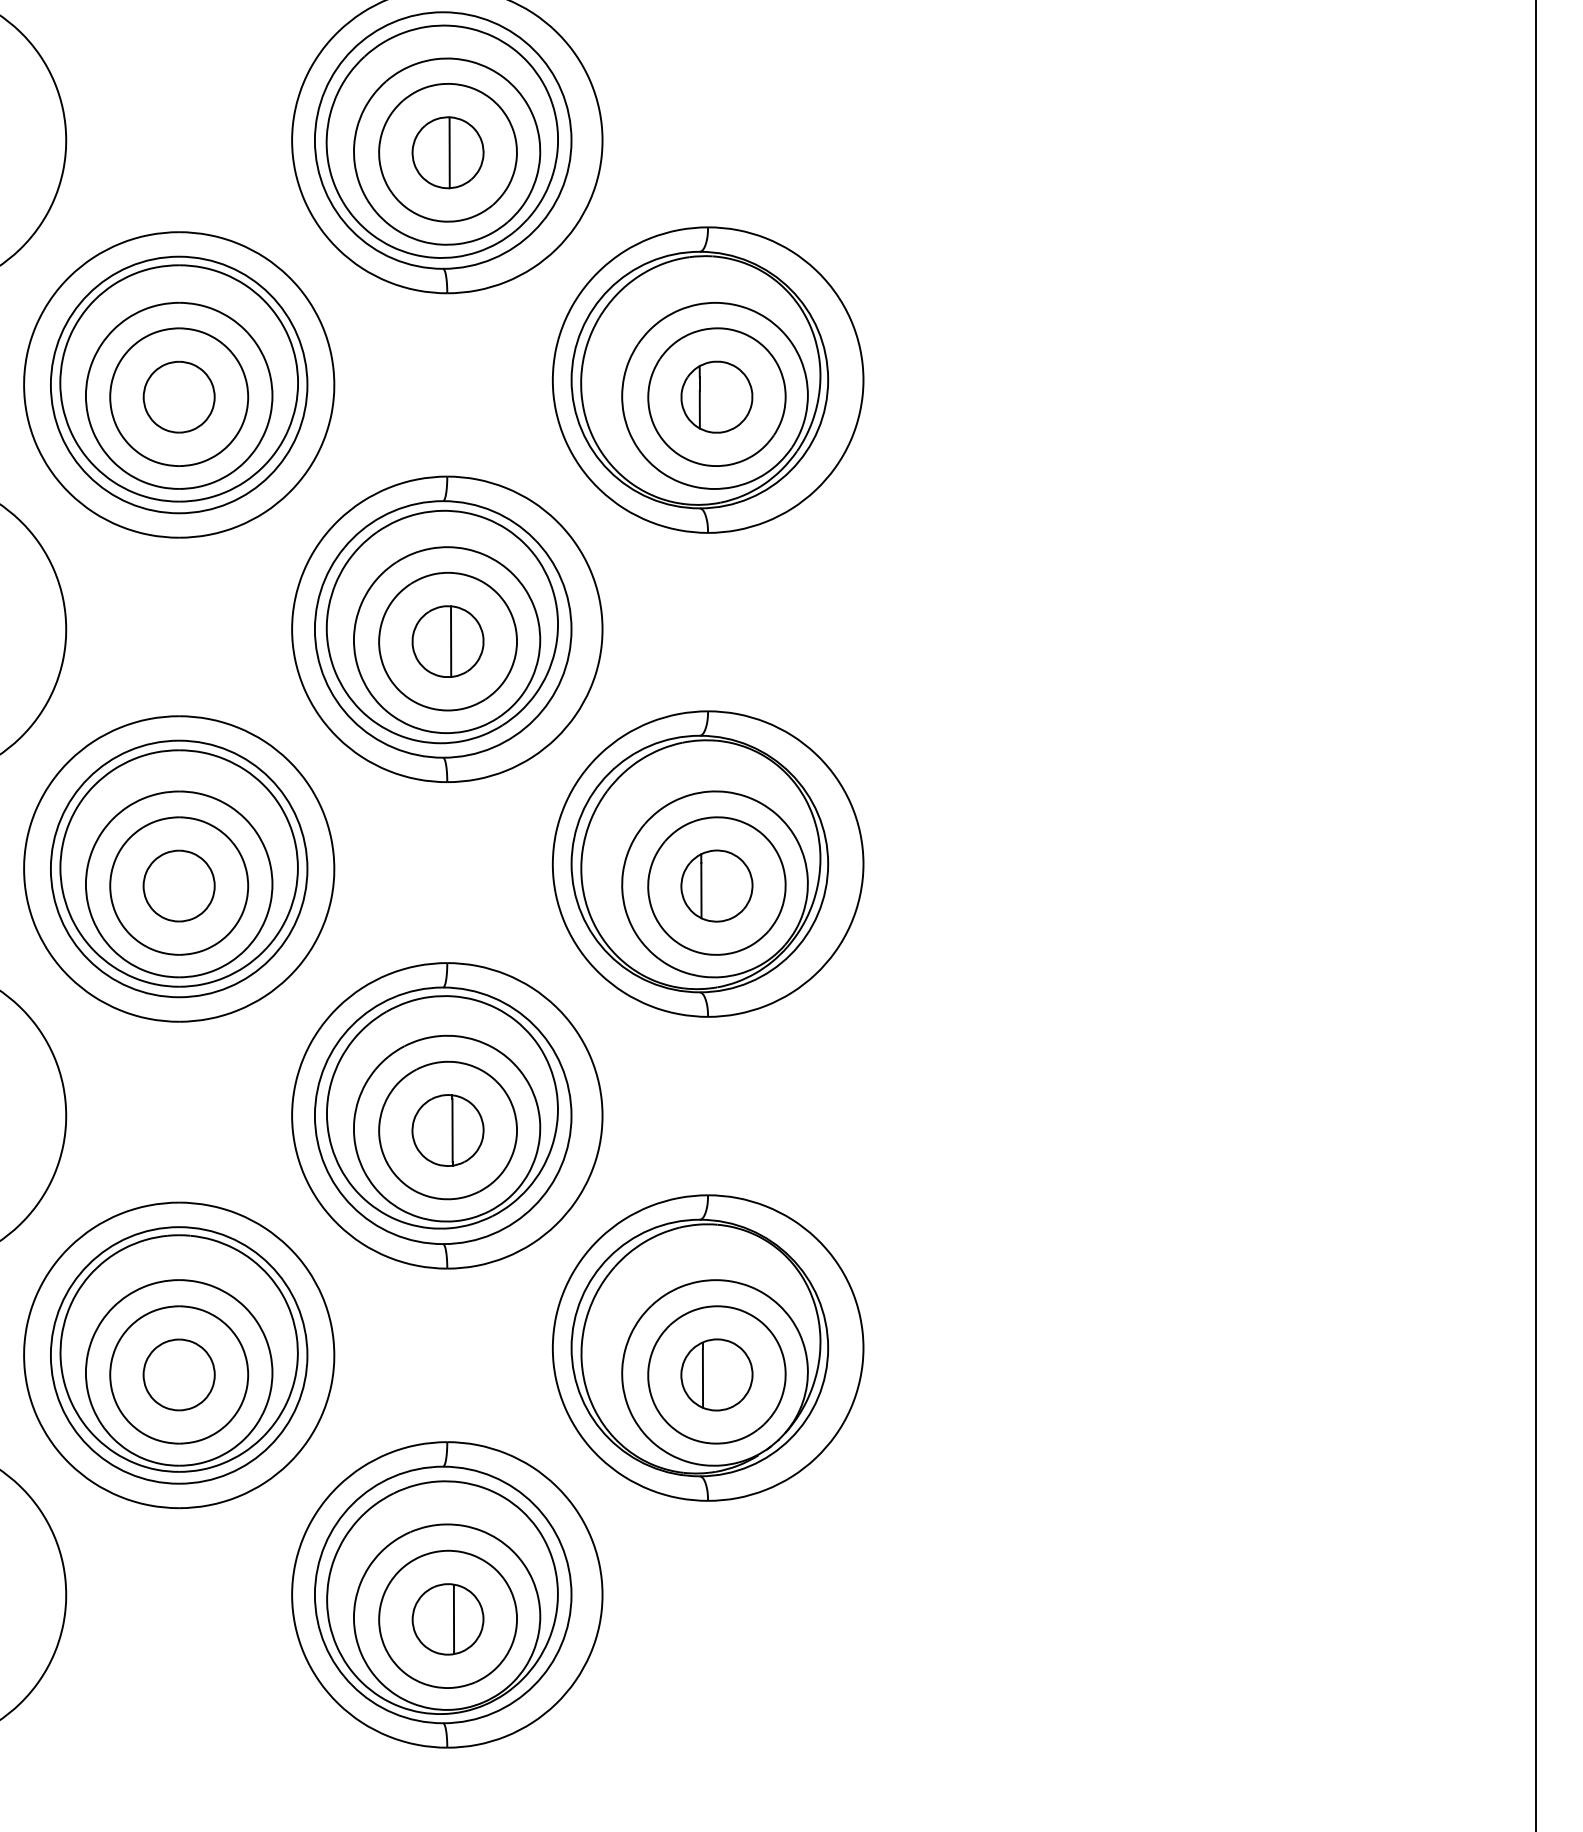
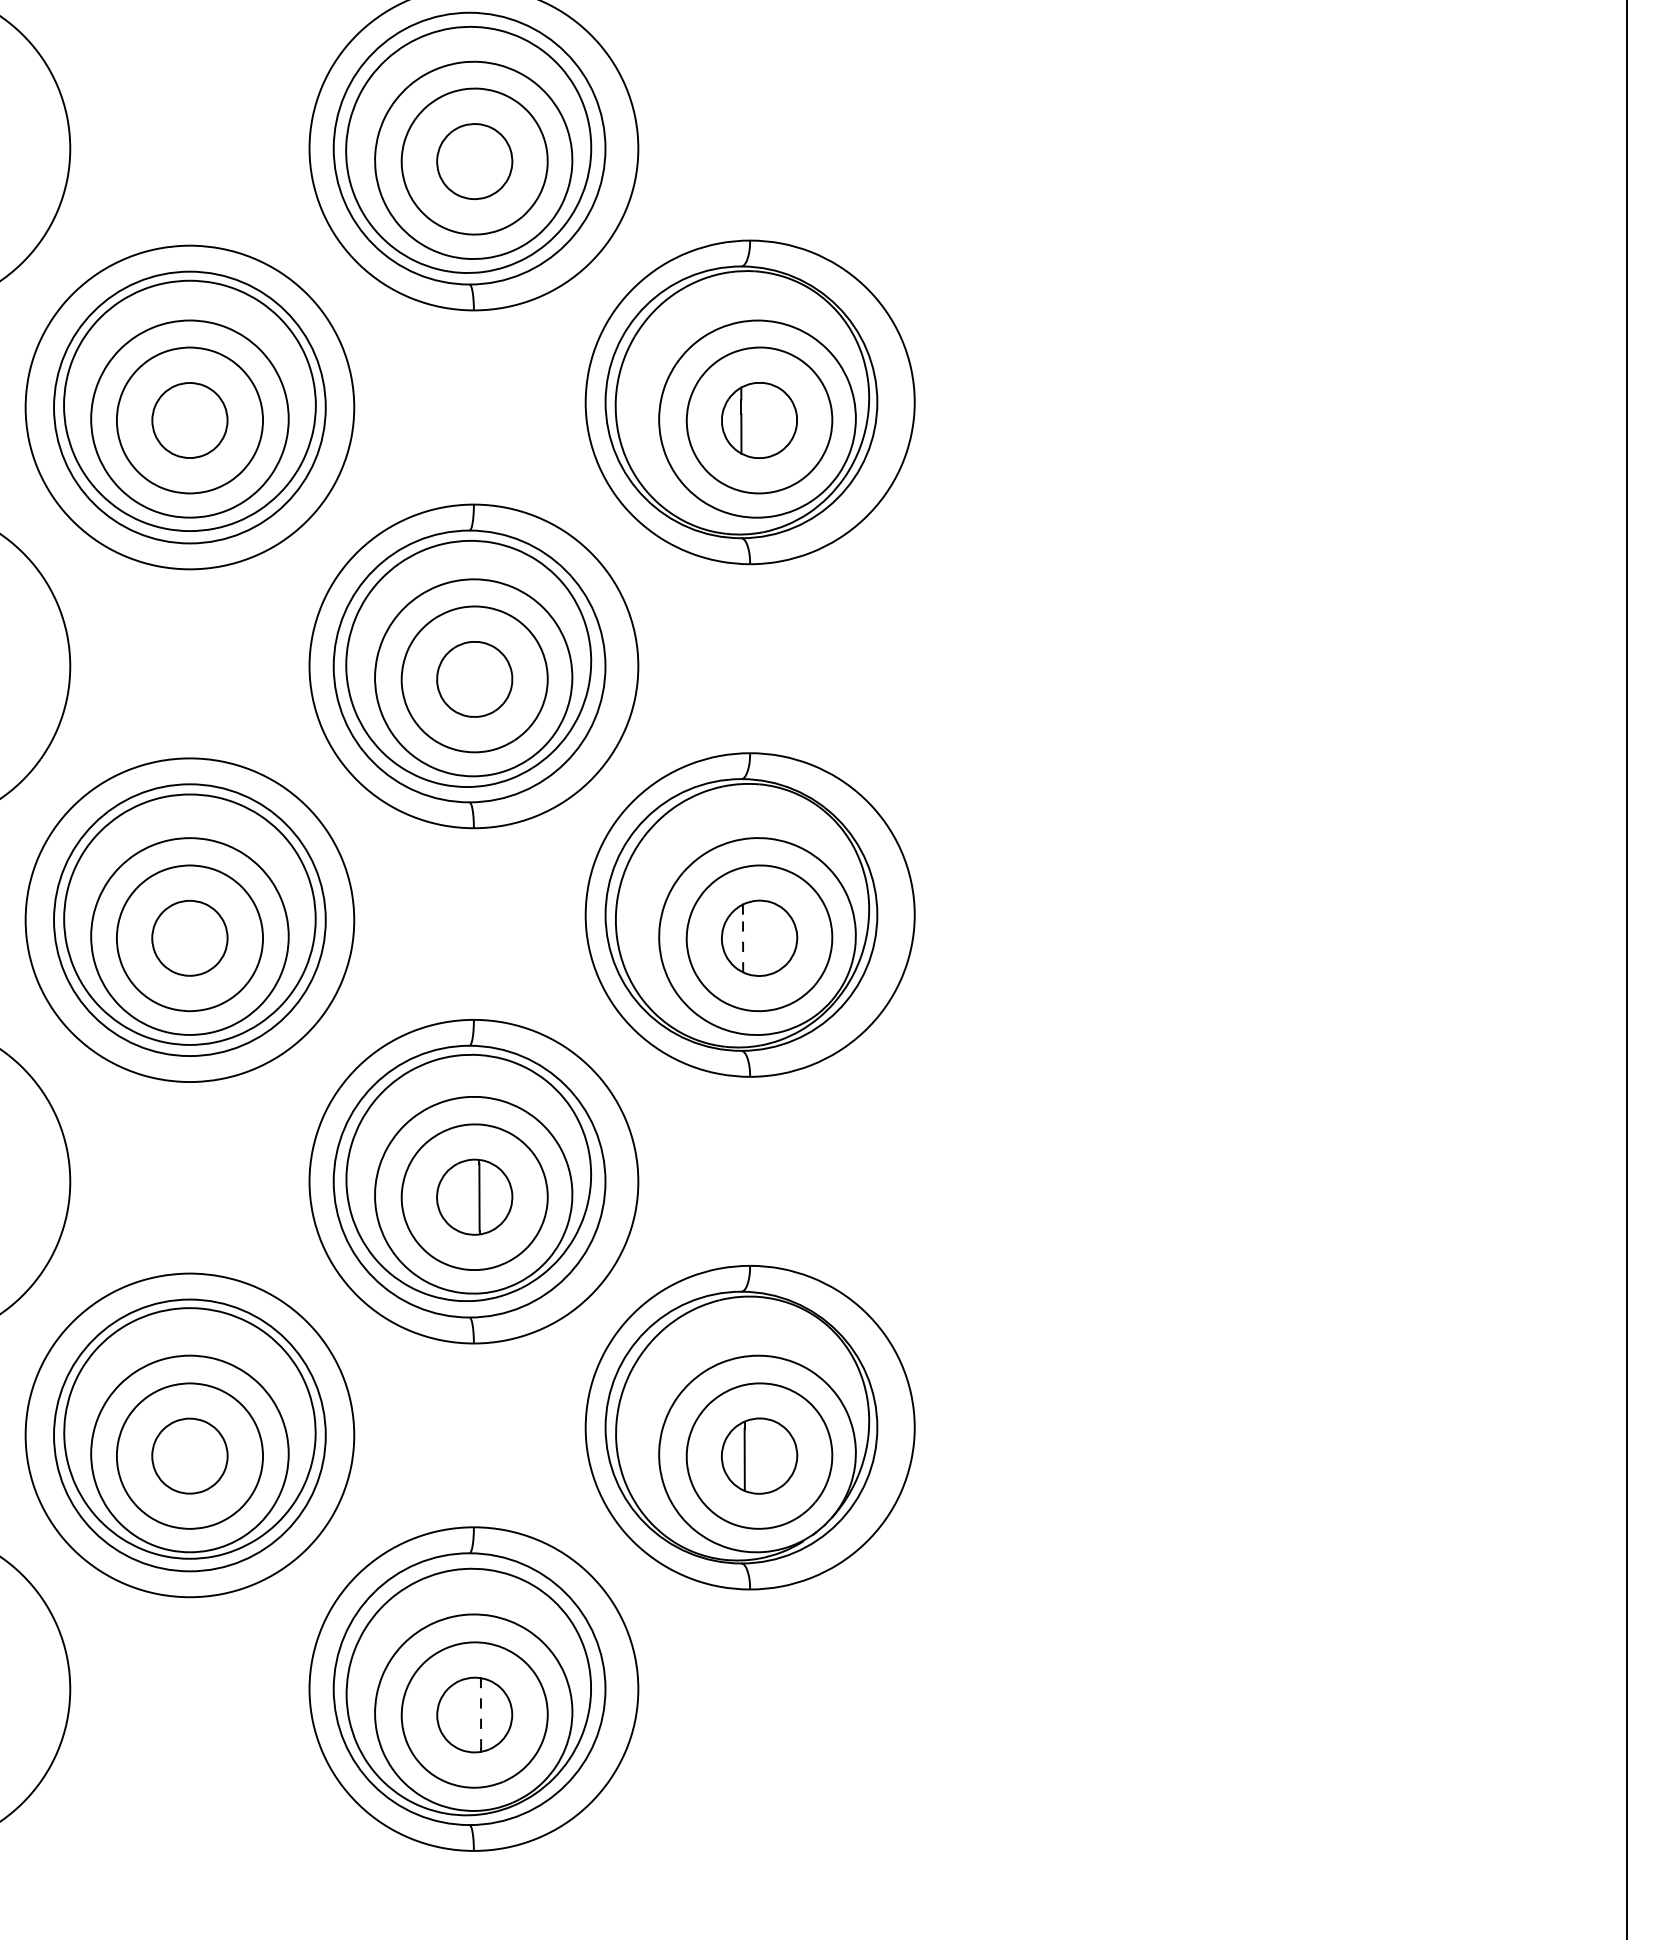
line: (449, 152) -> (476, 161), removed
line: (450, 641) -> (477, 679), removed
line: (701, 890) -> (743, 942), solid -> dashed
line: (454, 1618) -> (481, 1714), solid -> dashed

